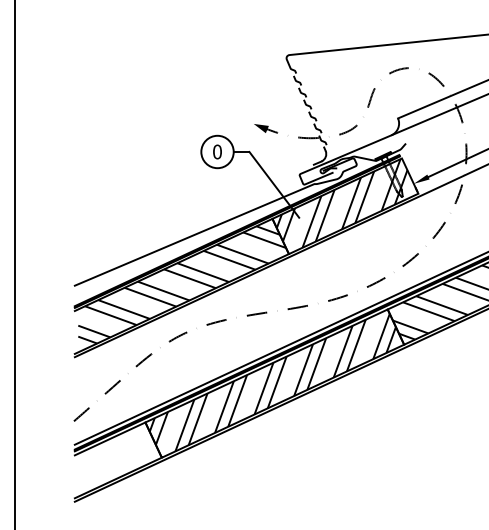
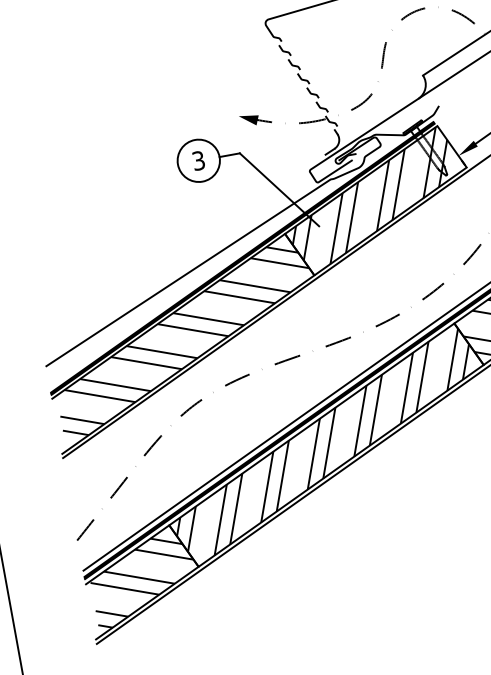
text: (217, 151) -> (198, 160), 0 -> 3
hatch: (118, 460) -> (143, 580), added

